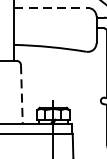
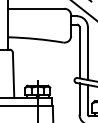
line: (51, 7) -> (36, 8), dashed -> solid
line: (21, 94) -> (13, 75), dashed -> solid

